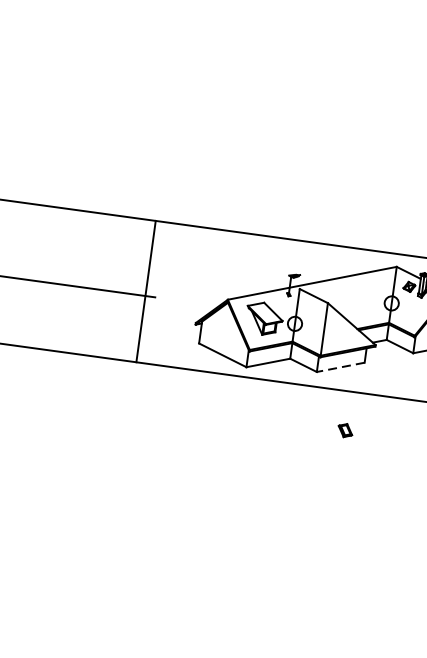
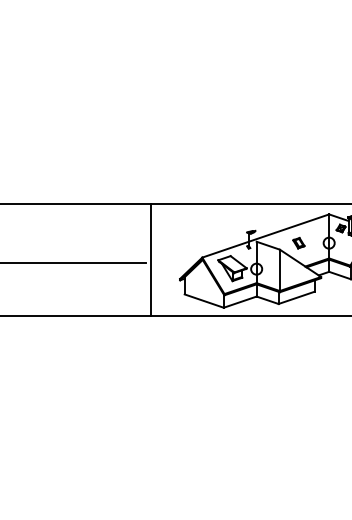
line: (146, 291) -> (151, 259), moved
line: (340, 366) -> (296, 297), dashed -> solid
part: (345, 429) -> (298, 242), moved

